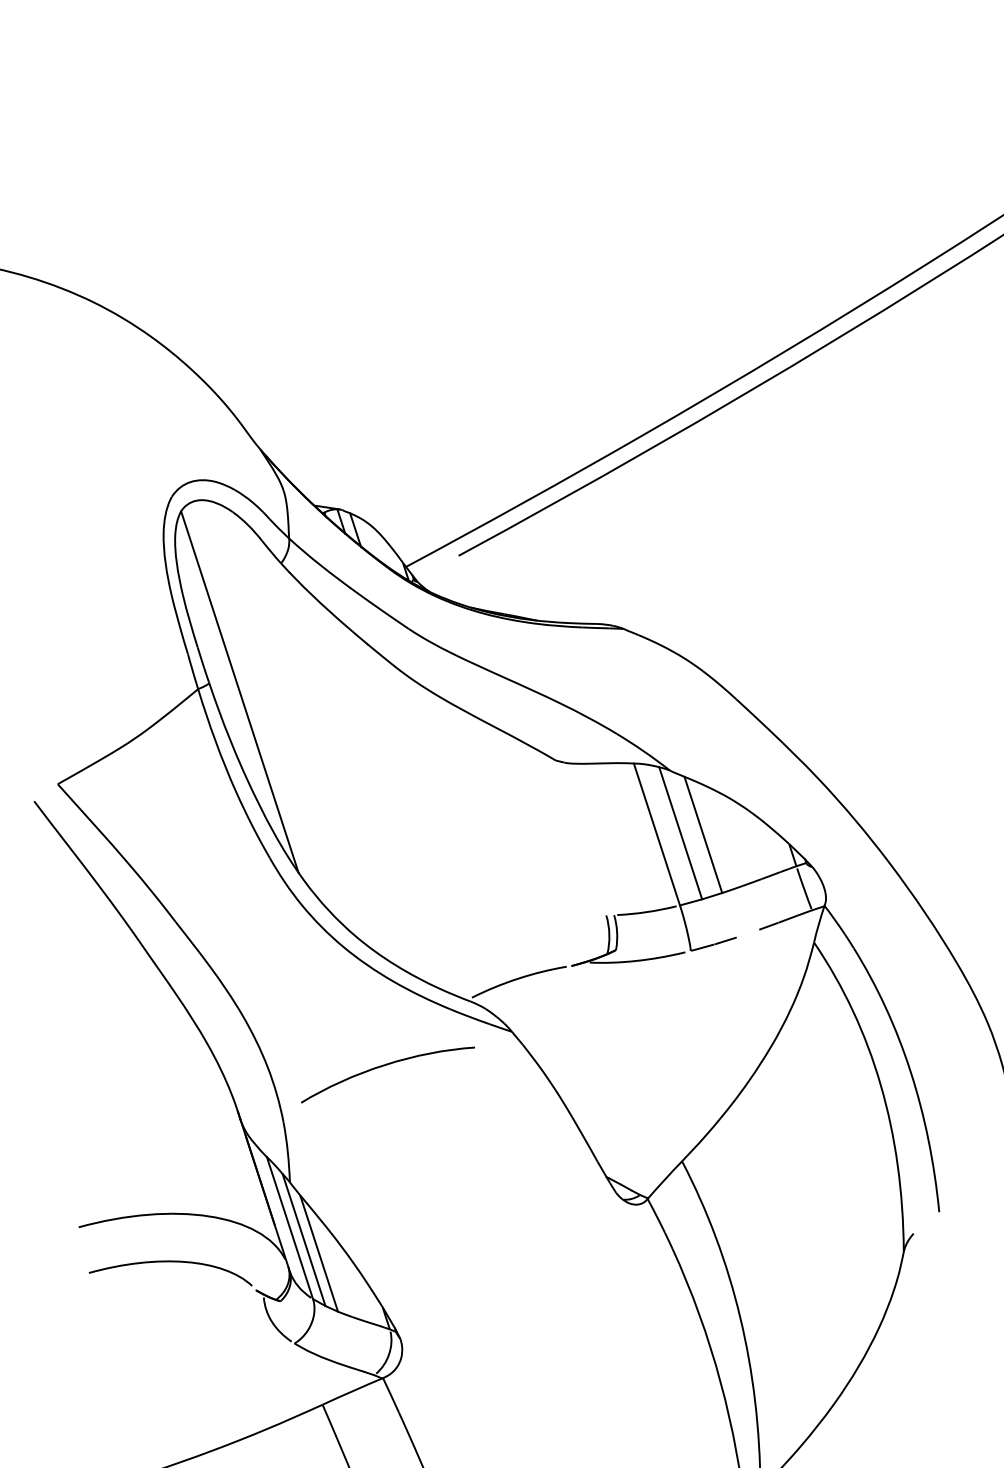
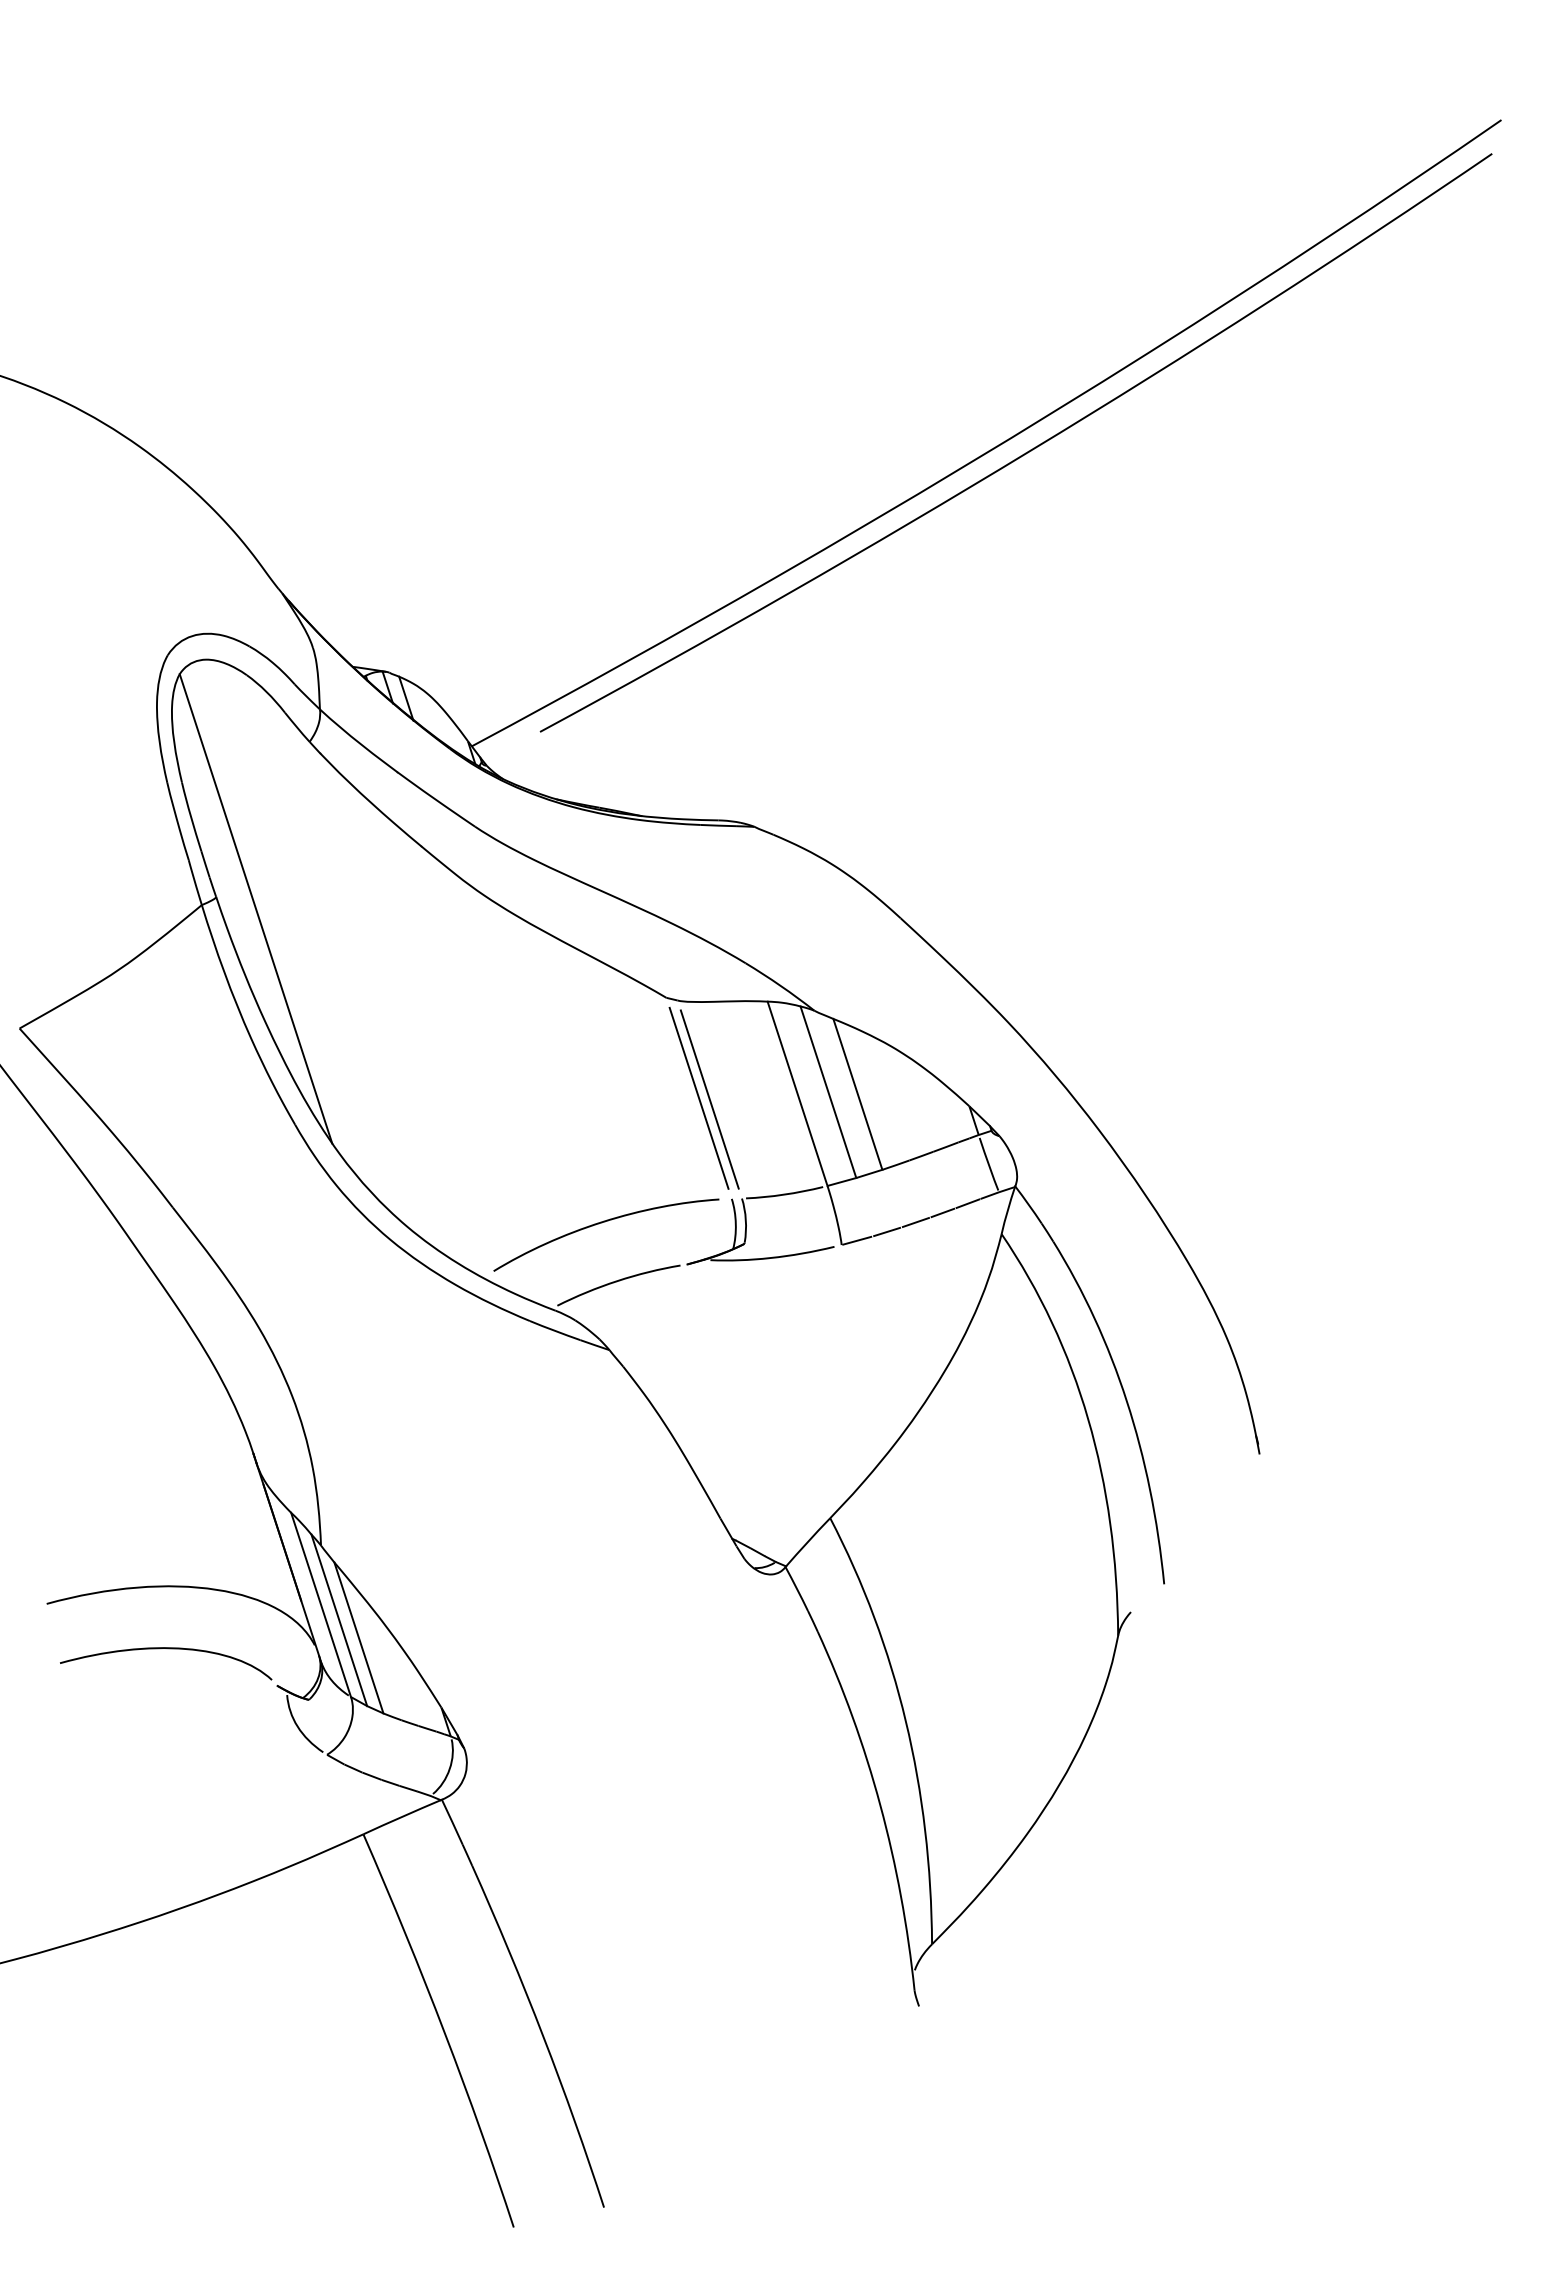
line: (580, 837) -> (698, 1097), added
line: (589, 838) -> (709, 1099), added
line: (747, 933) -> (915, 1222), added
curve: (385, 1066) -> (602, 1223), moved

